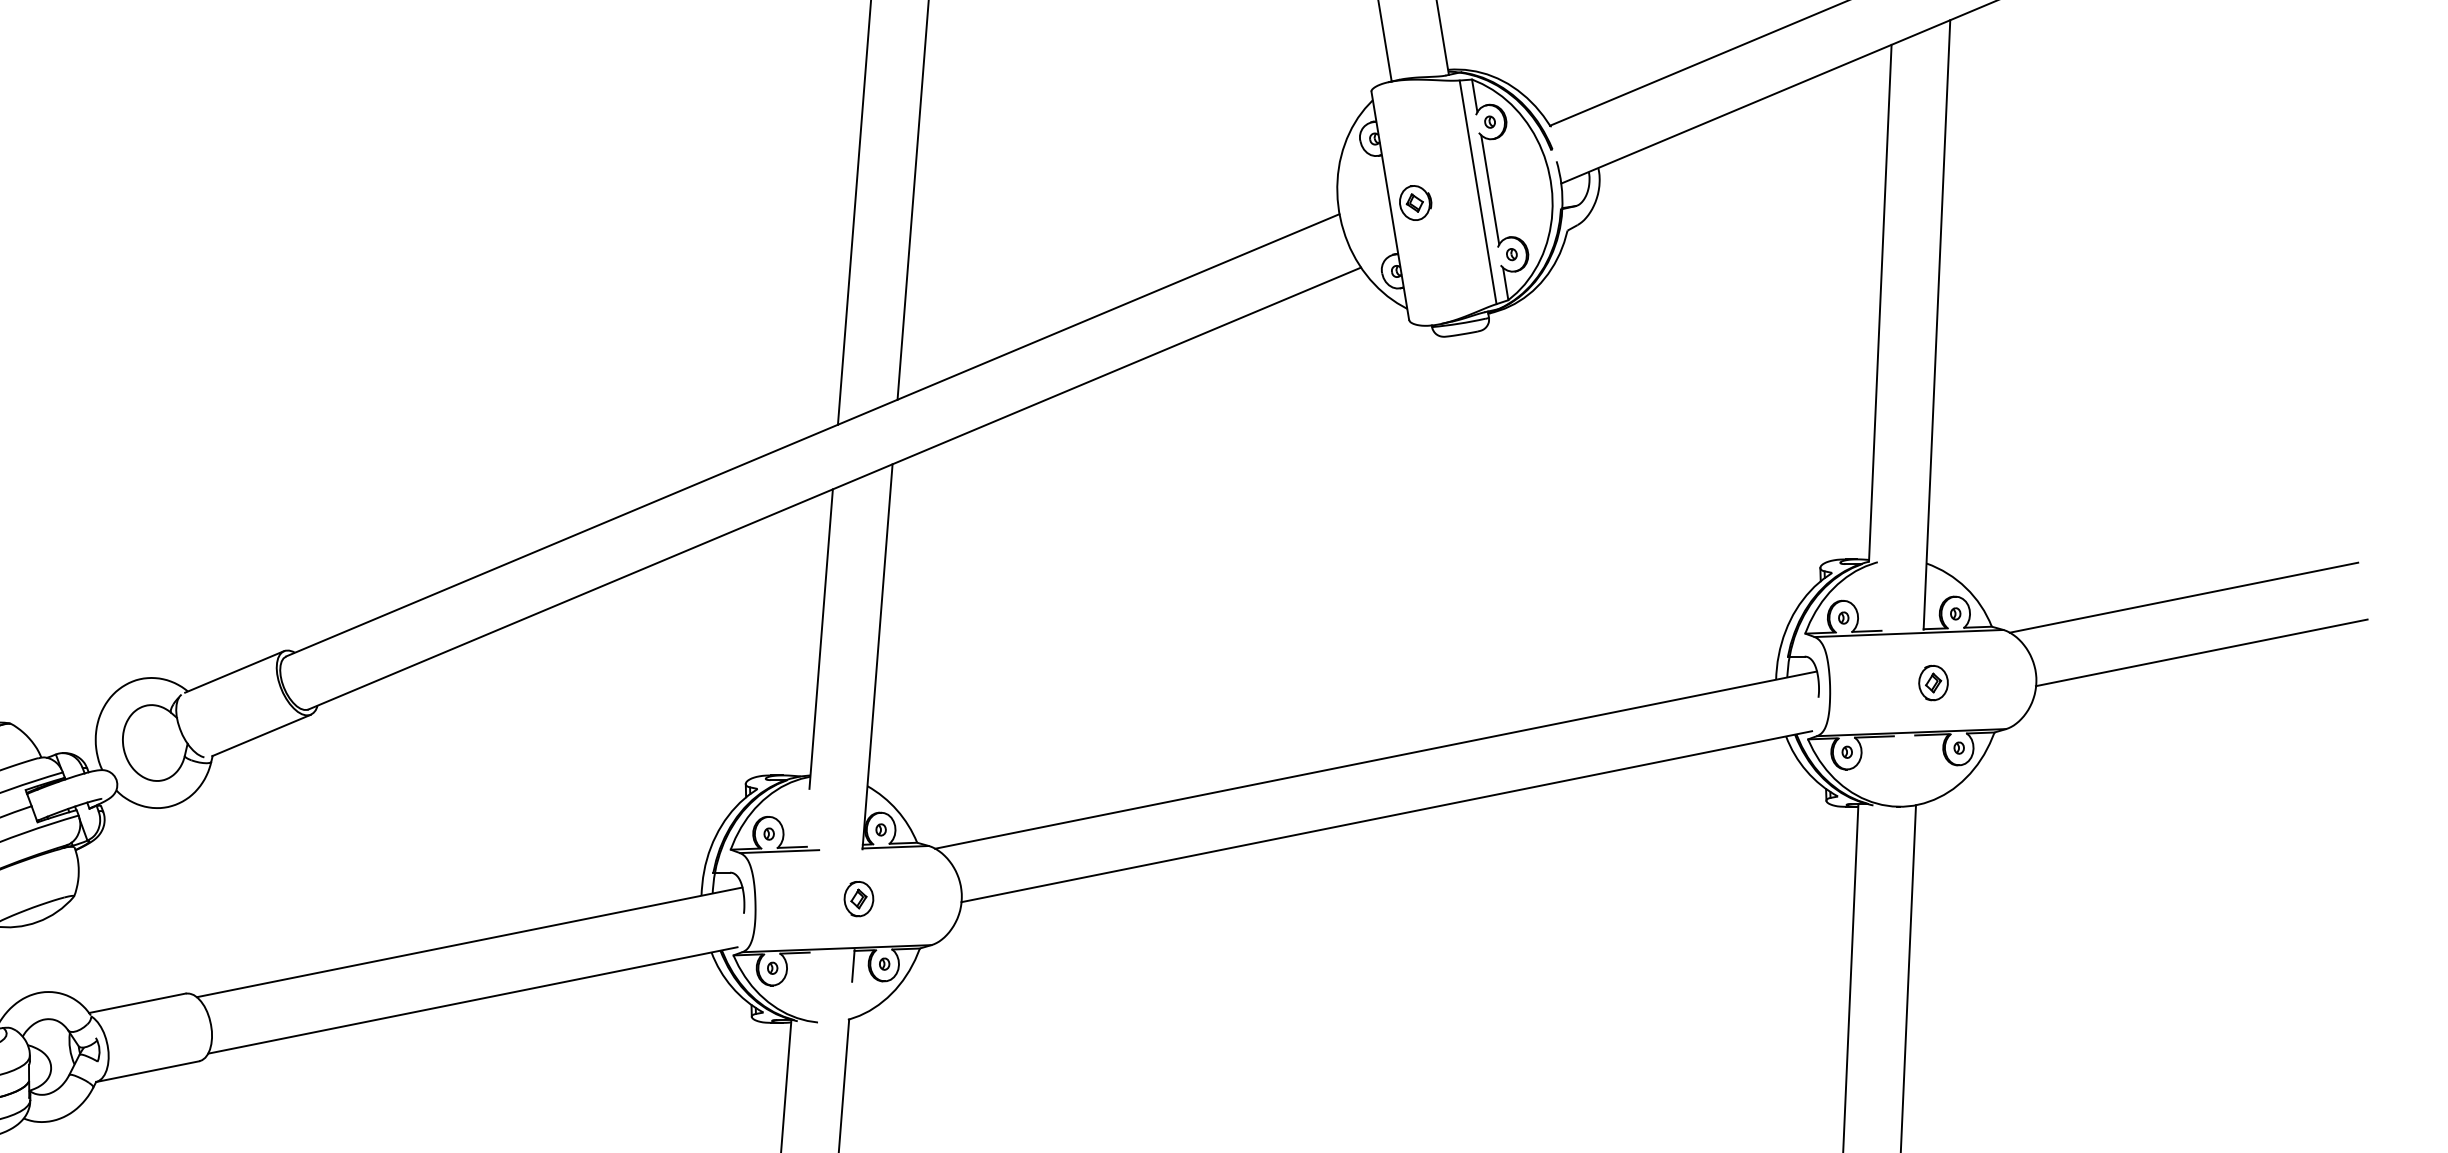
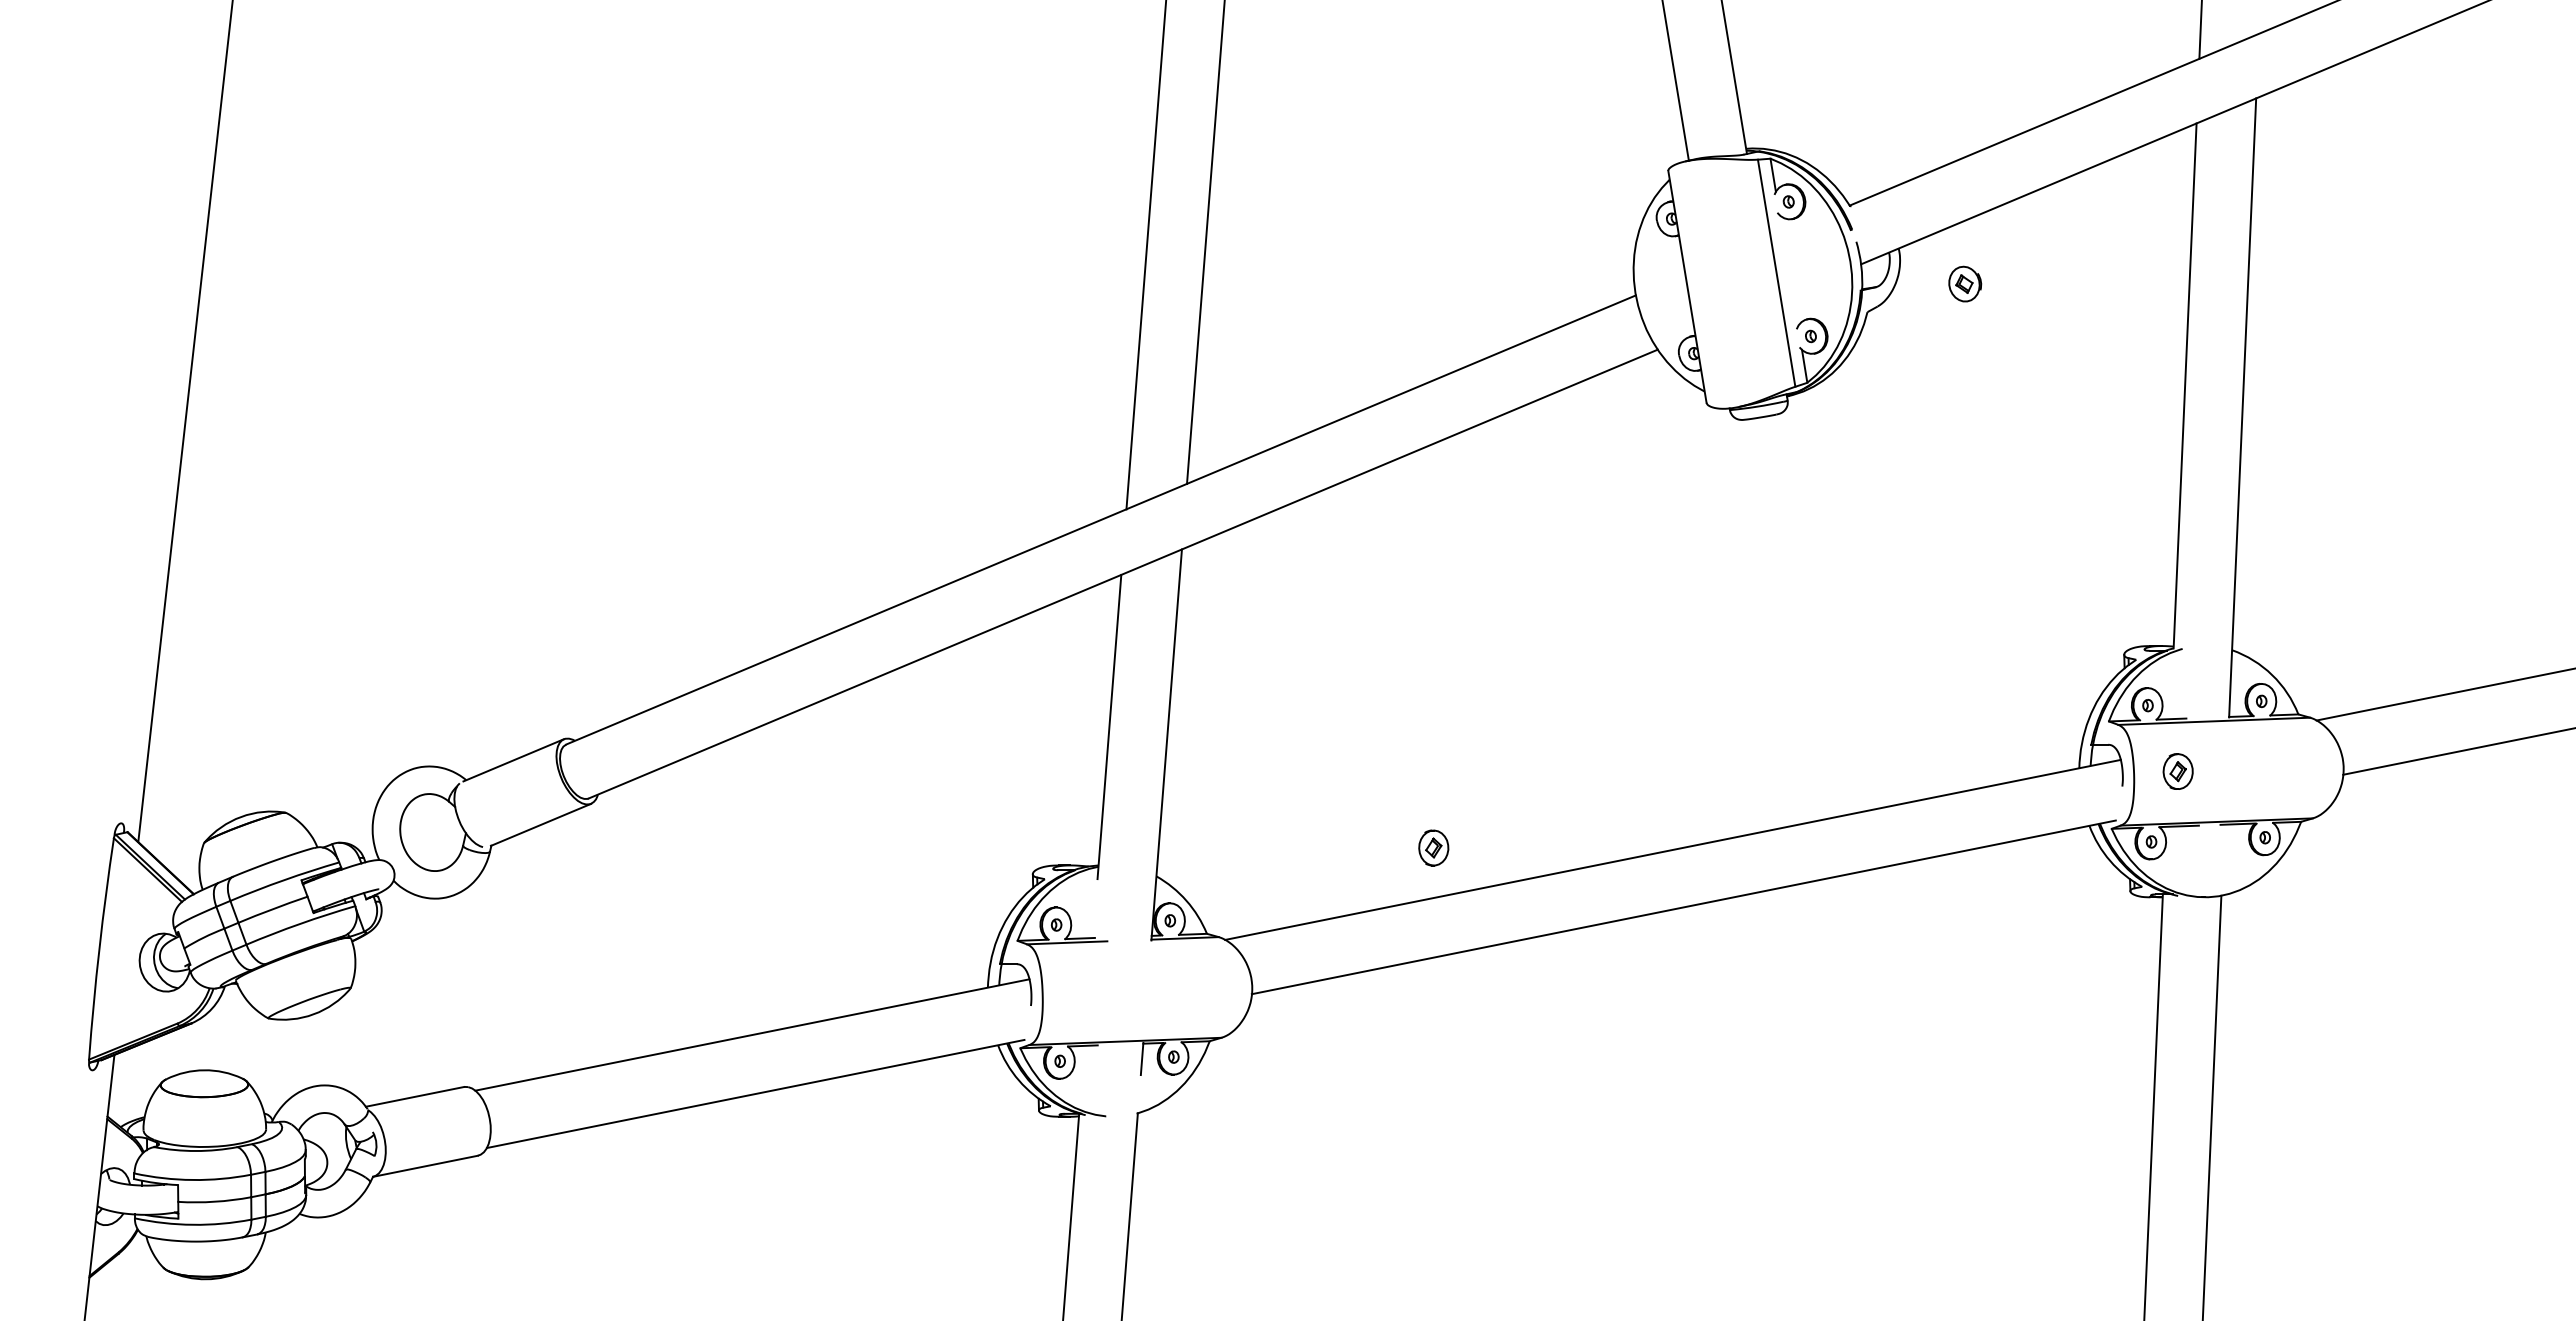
line: (1489, 189) -> (1788, 270), removed
part: (1415, 202) -> (1965, 283), moved
part: (1932, 682) -> (2177, 771), moved
part: (858, 898) -> (1433, 847), moved

